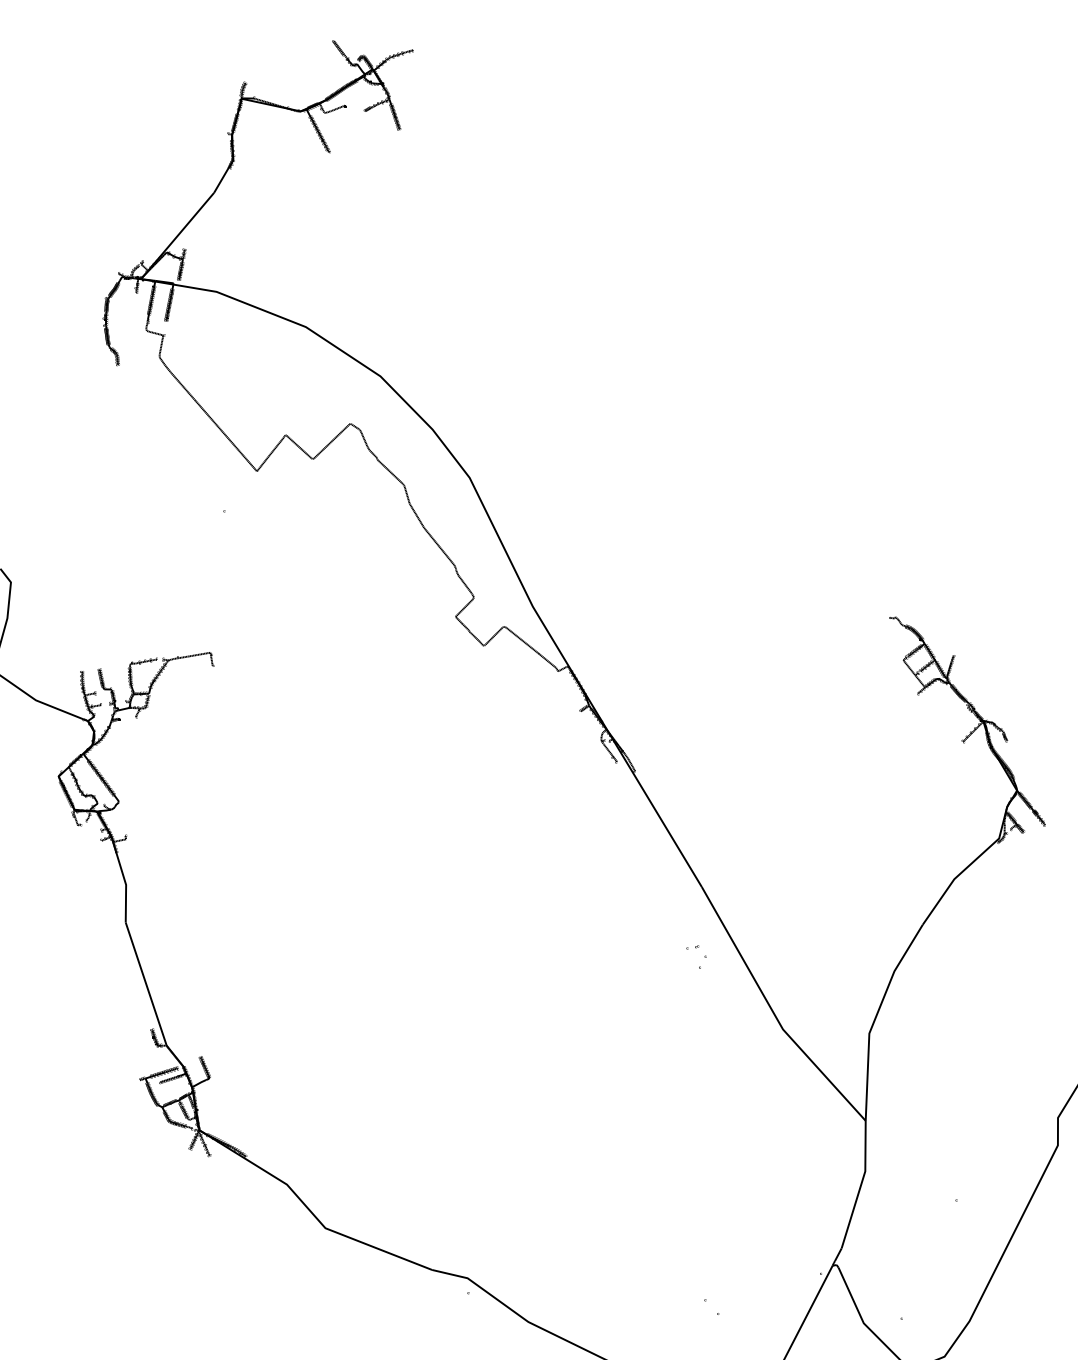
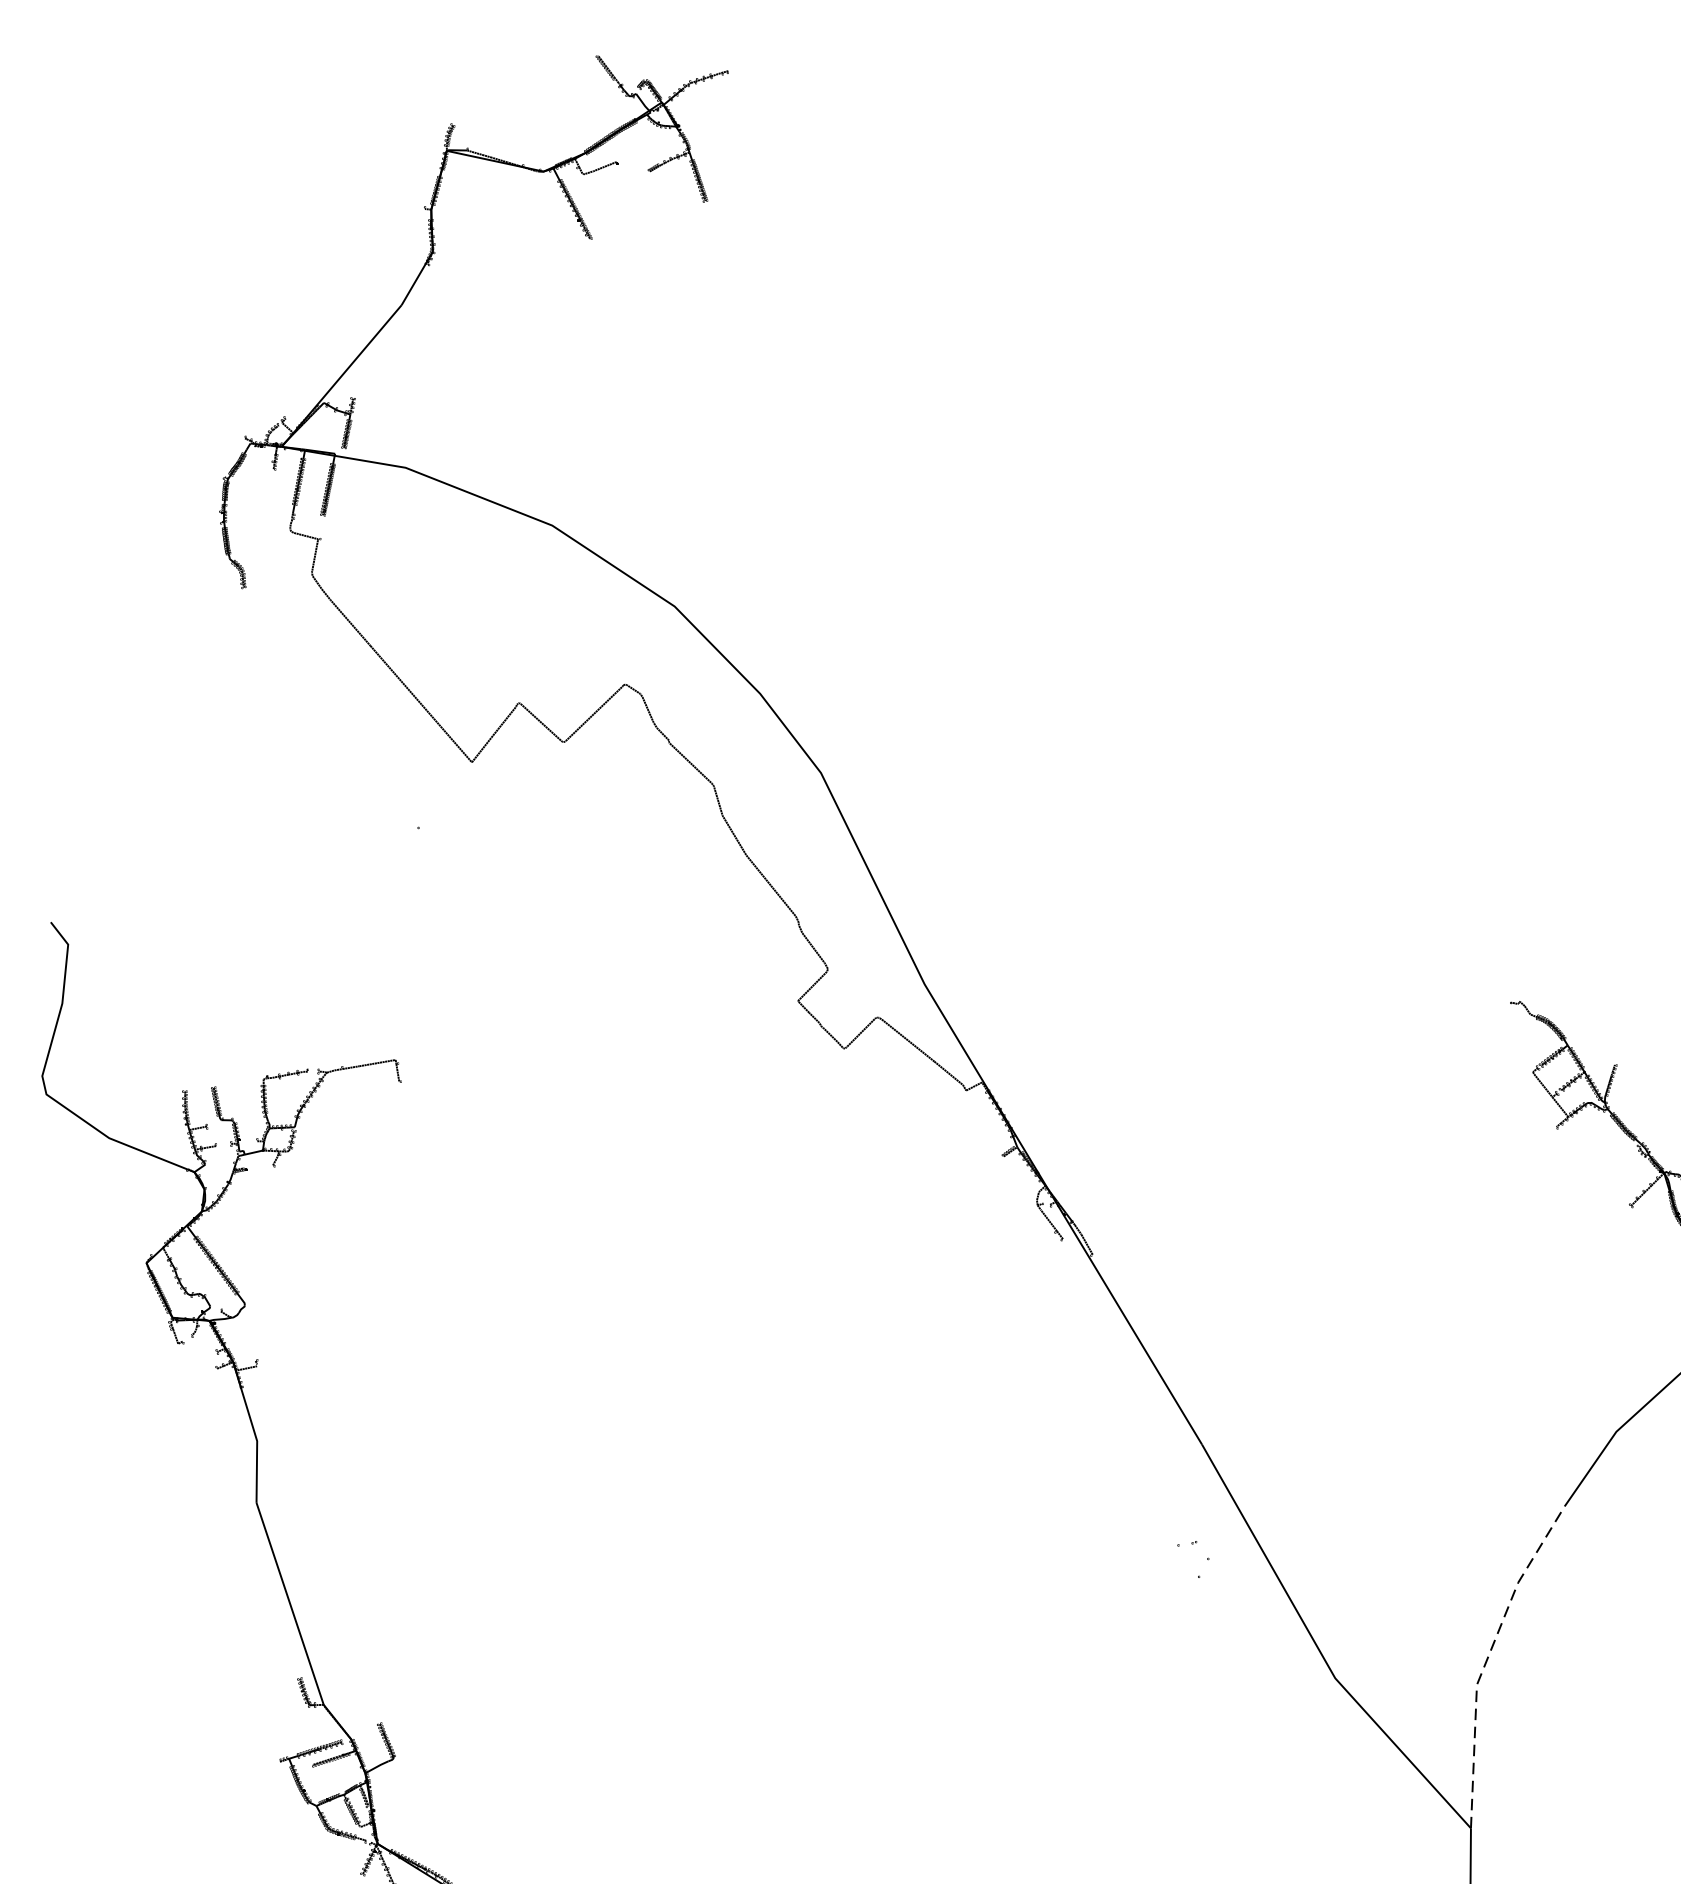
line: (876, 1017) -> (1488, 1658), solid -> dashed

